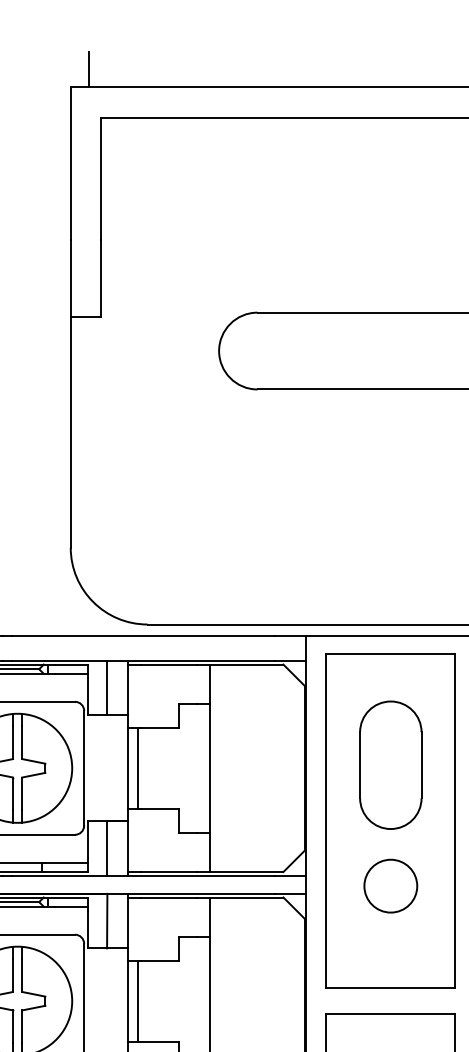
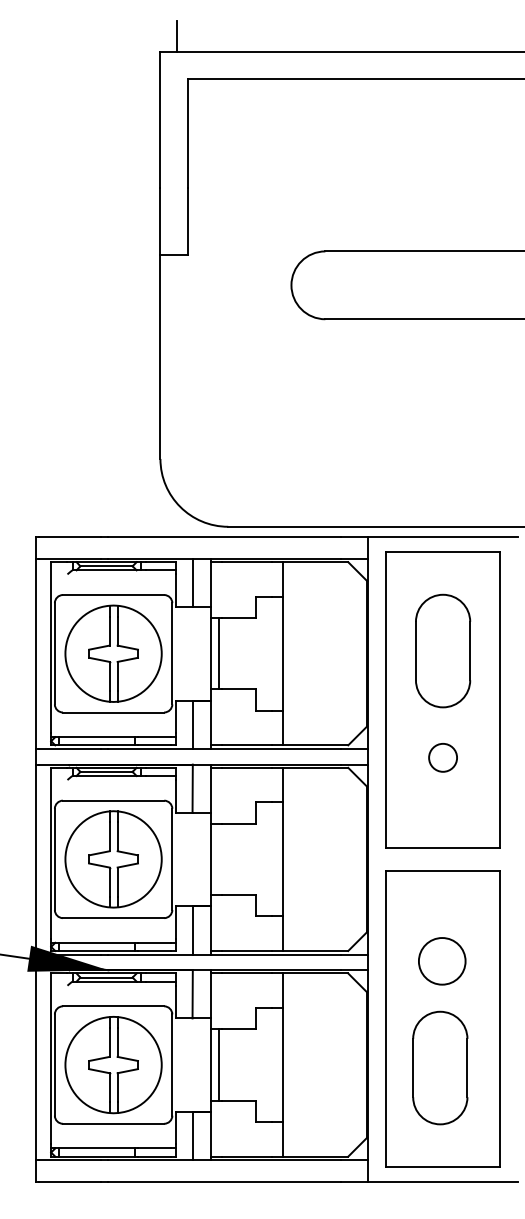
circle: (390, 885) -> (442, 757), size x0.6
line: (137, 1001) -> (219, 859), removed

